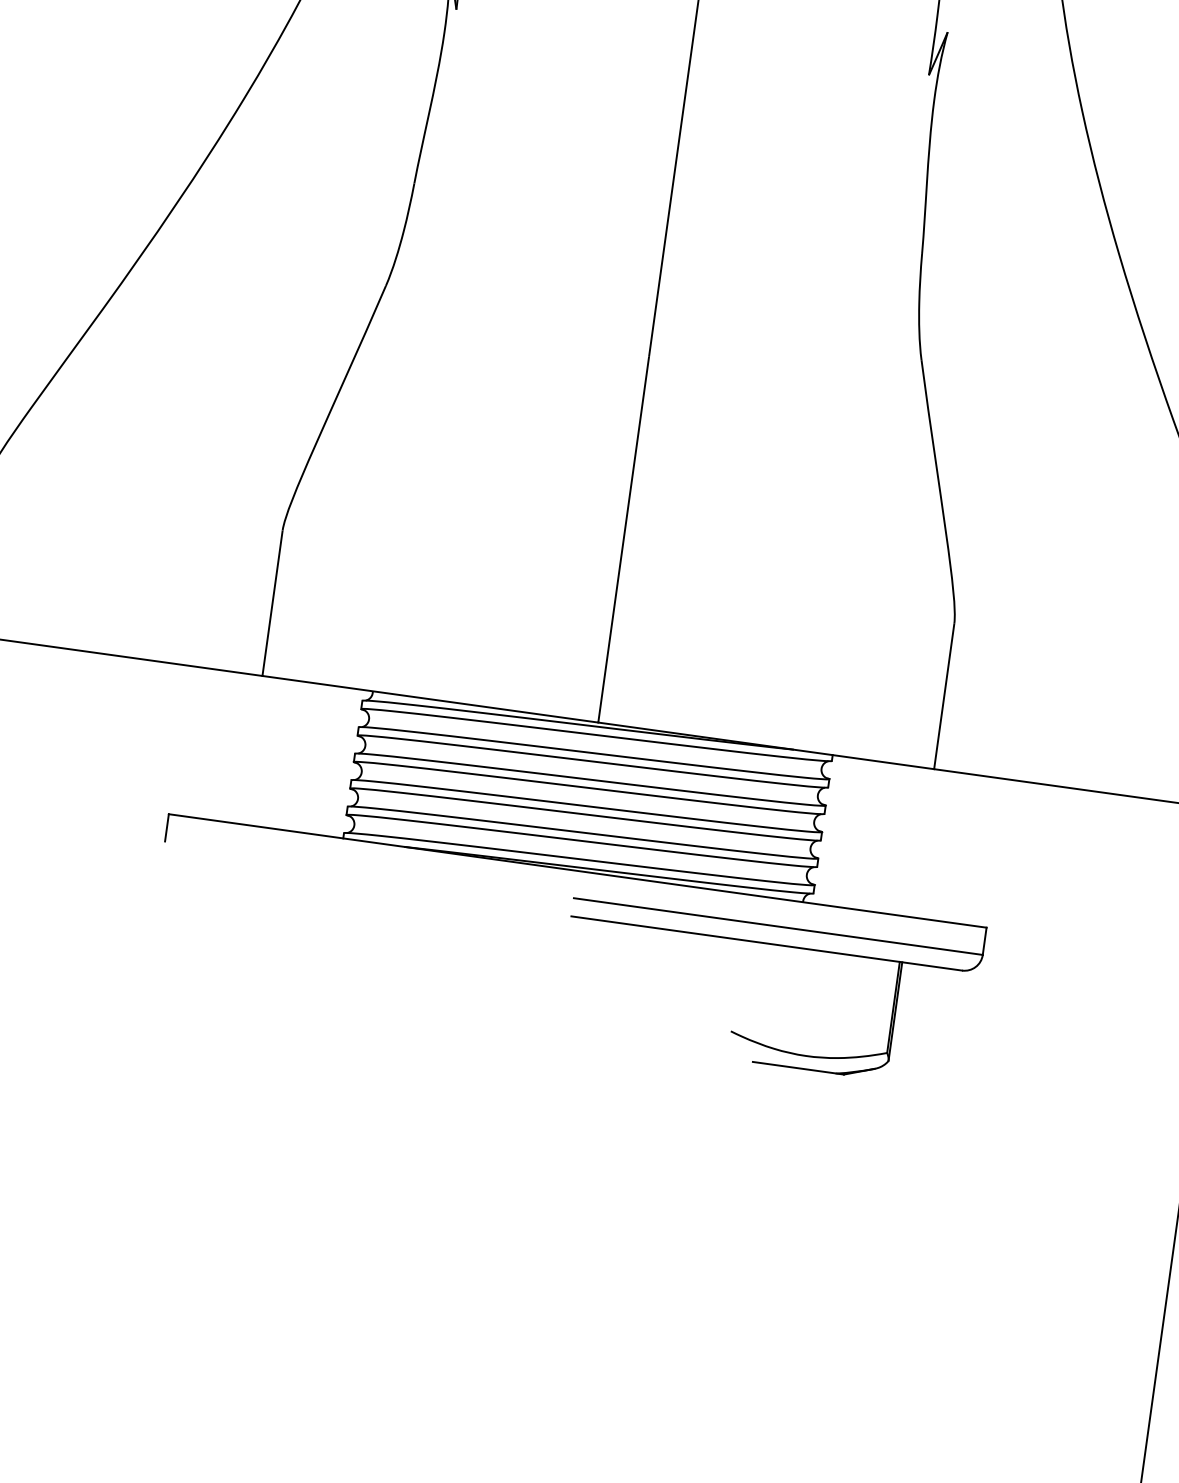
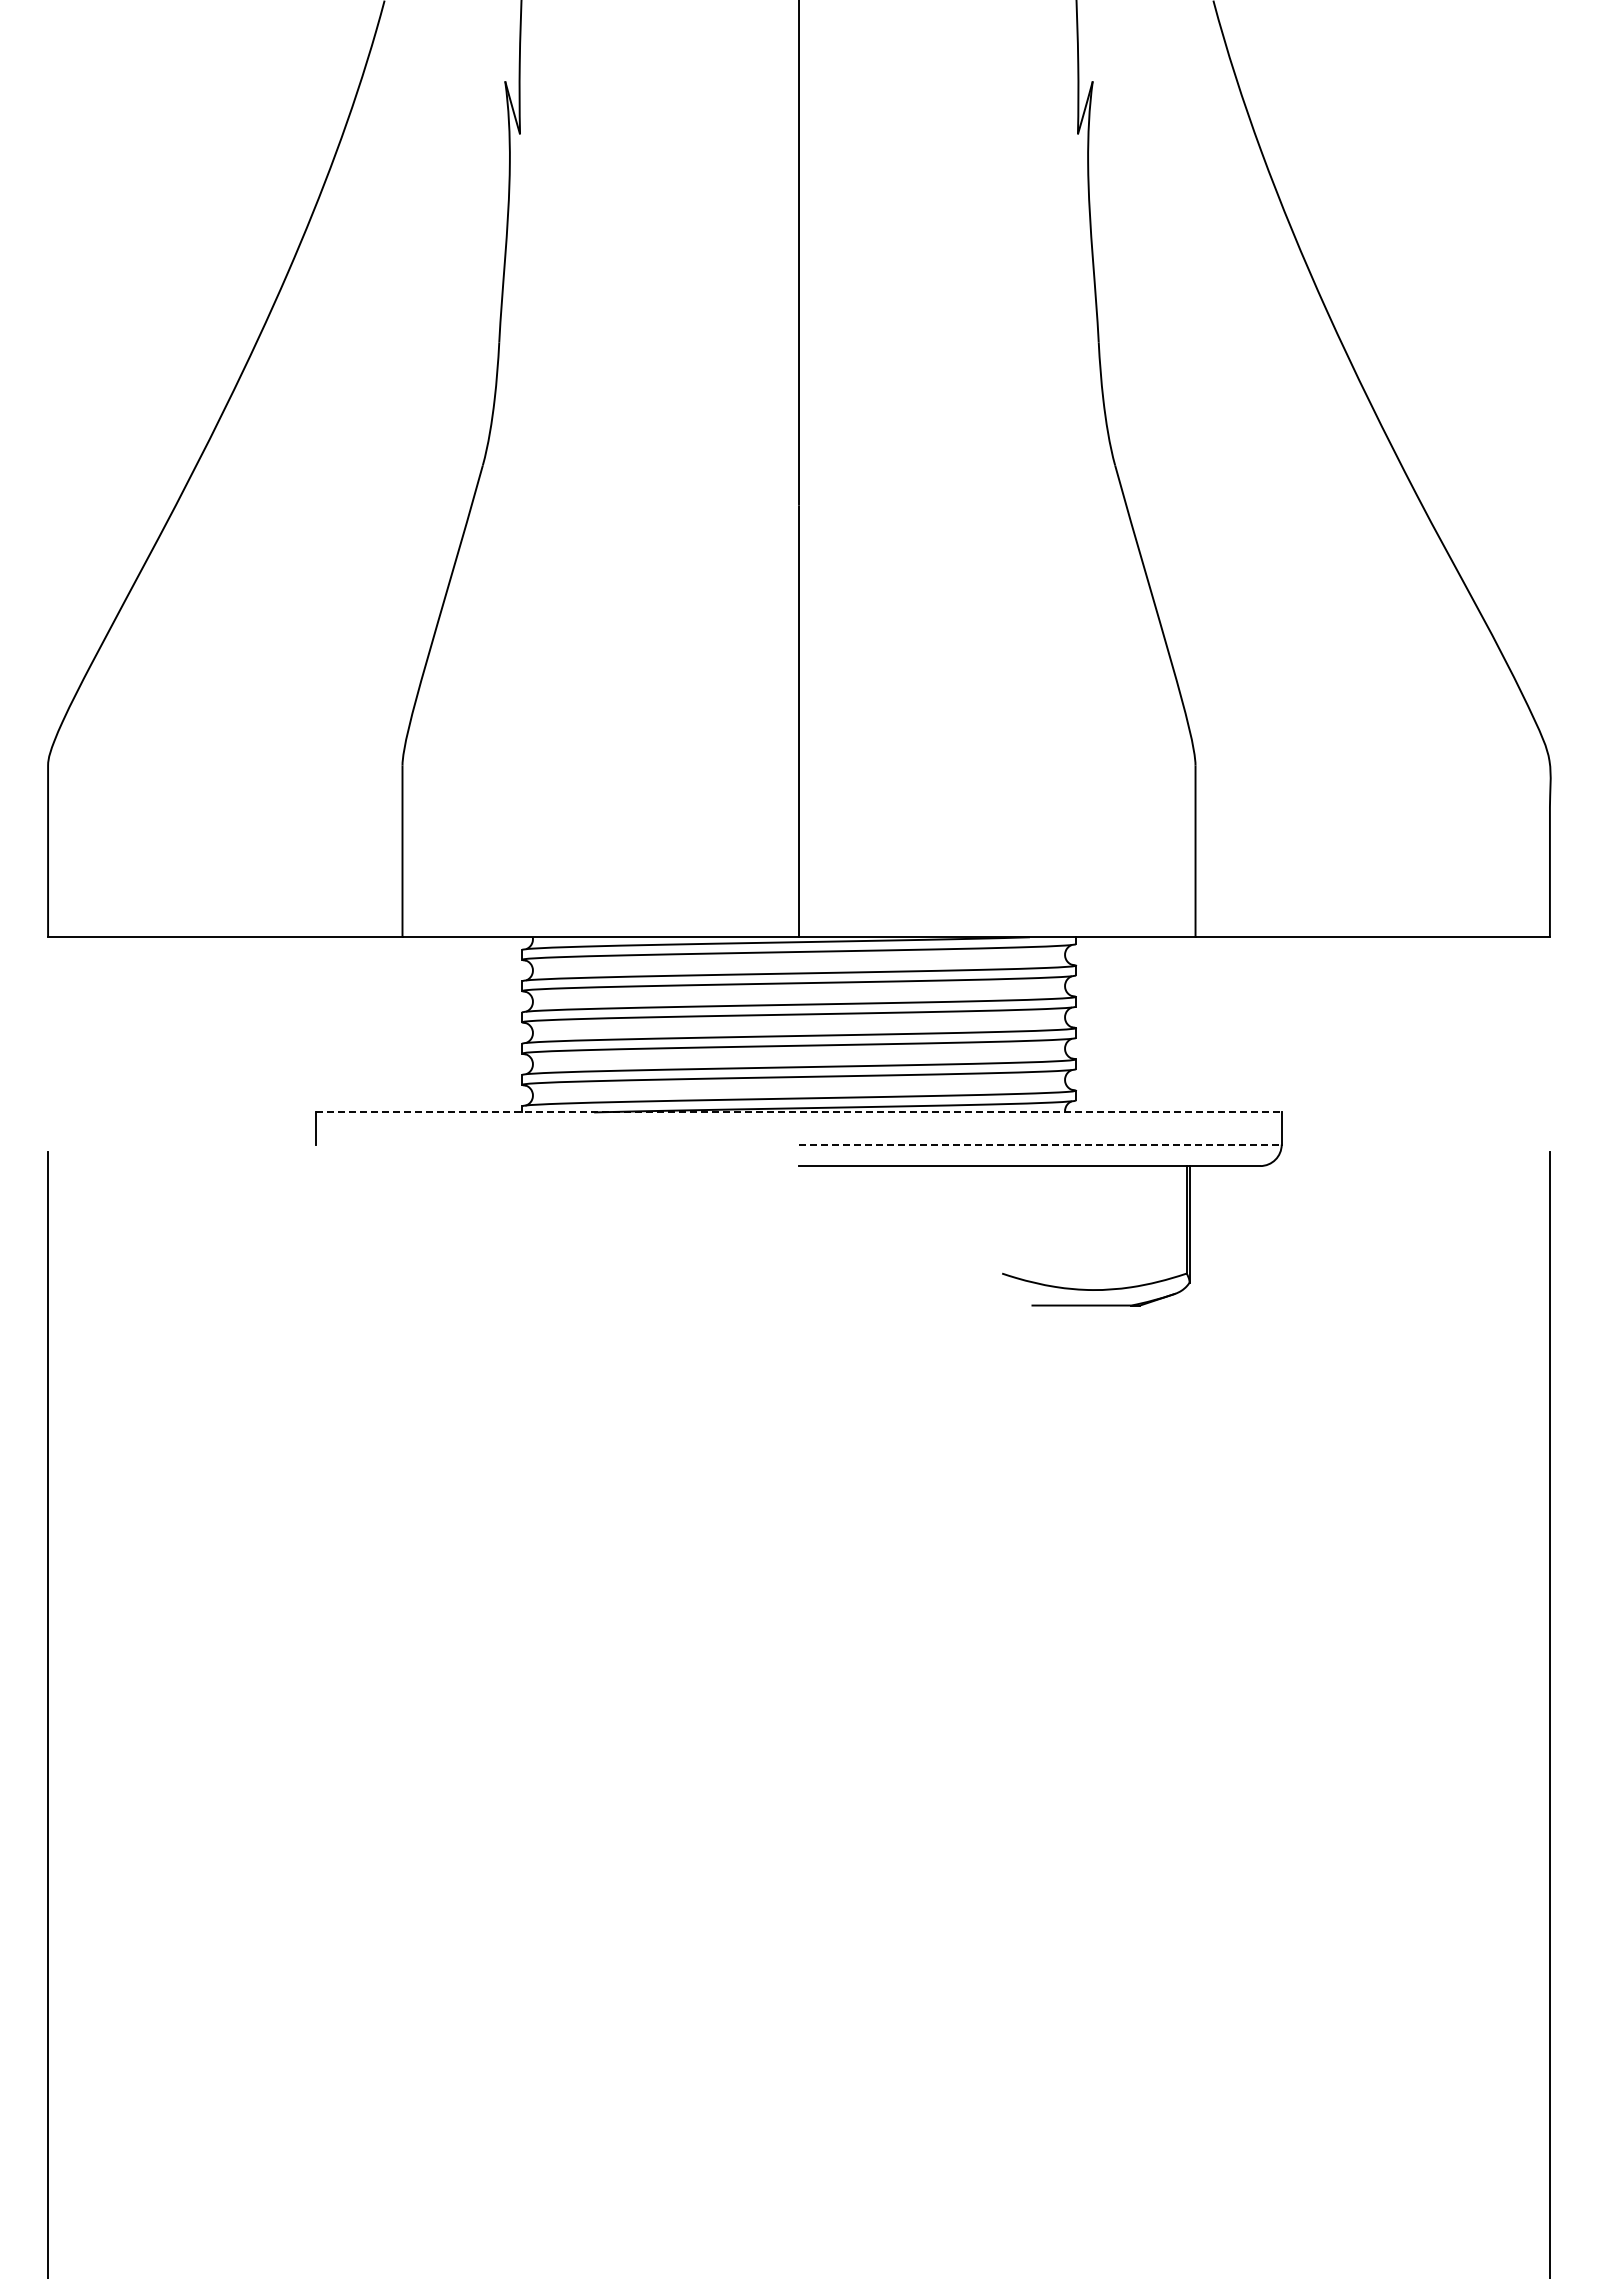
line: (578, 871) -> (799, 1112), solid -> dashed
line: (778, 926) -> (1040, 1144), solid -> dashed

